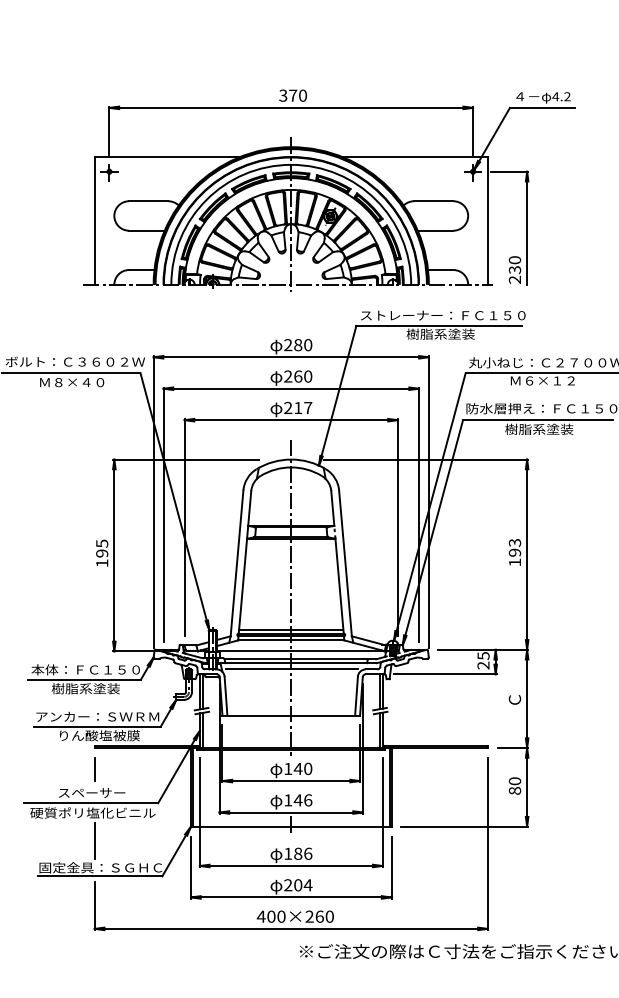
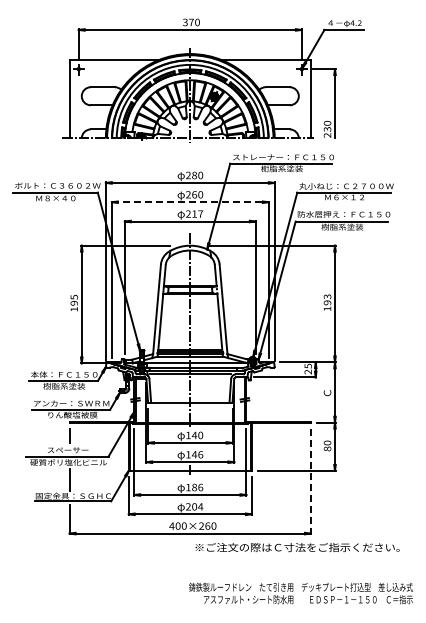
line: (291, 389) -> (190, 202), solid -> dashed
line: (487, 843) -> (310, 481), solid -> dashed

